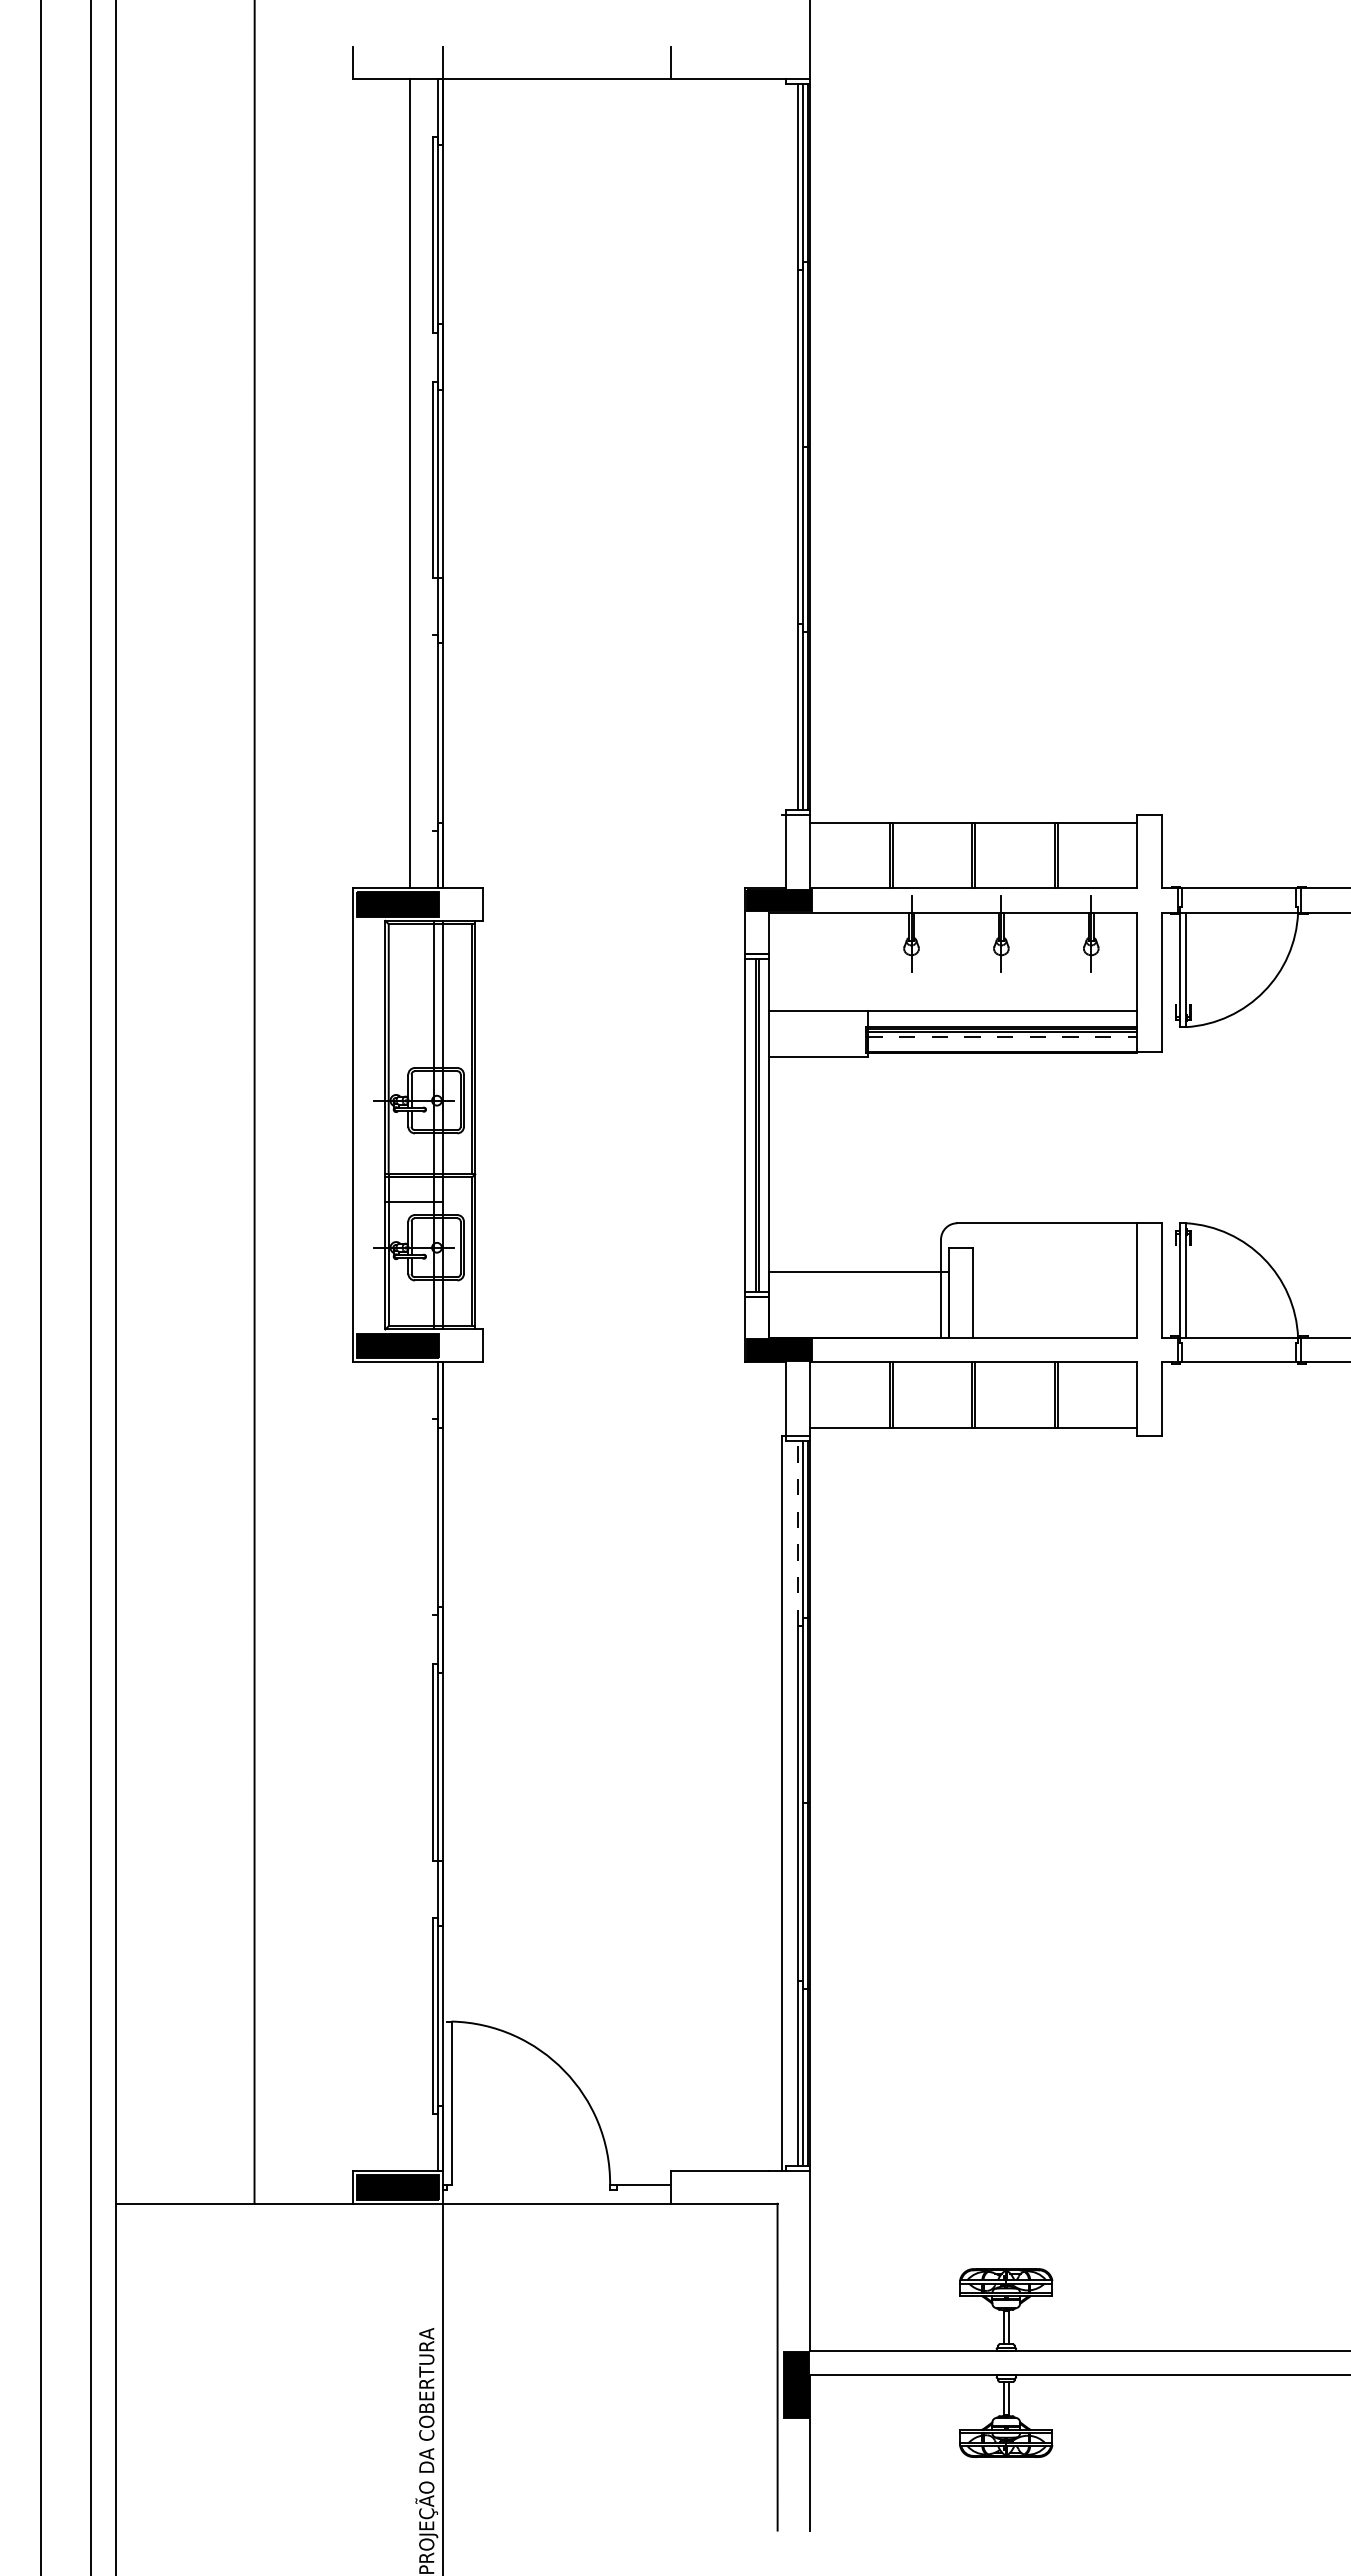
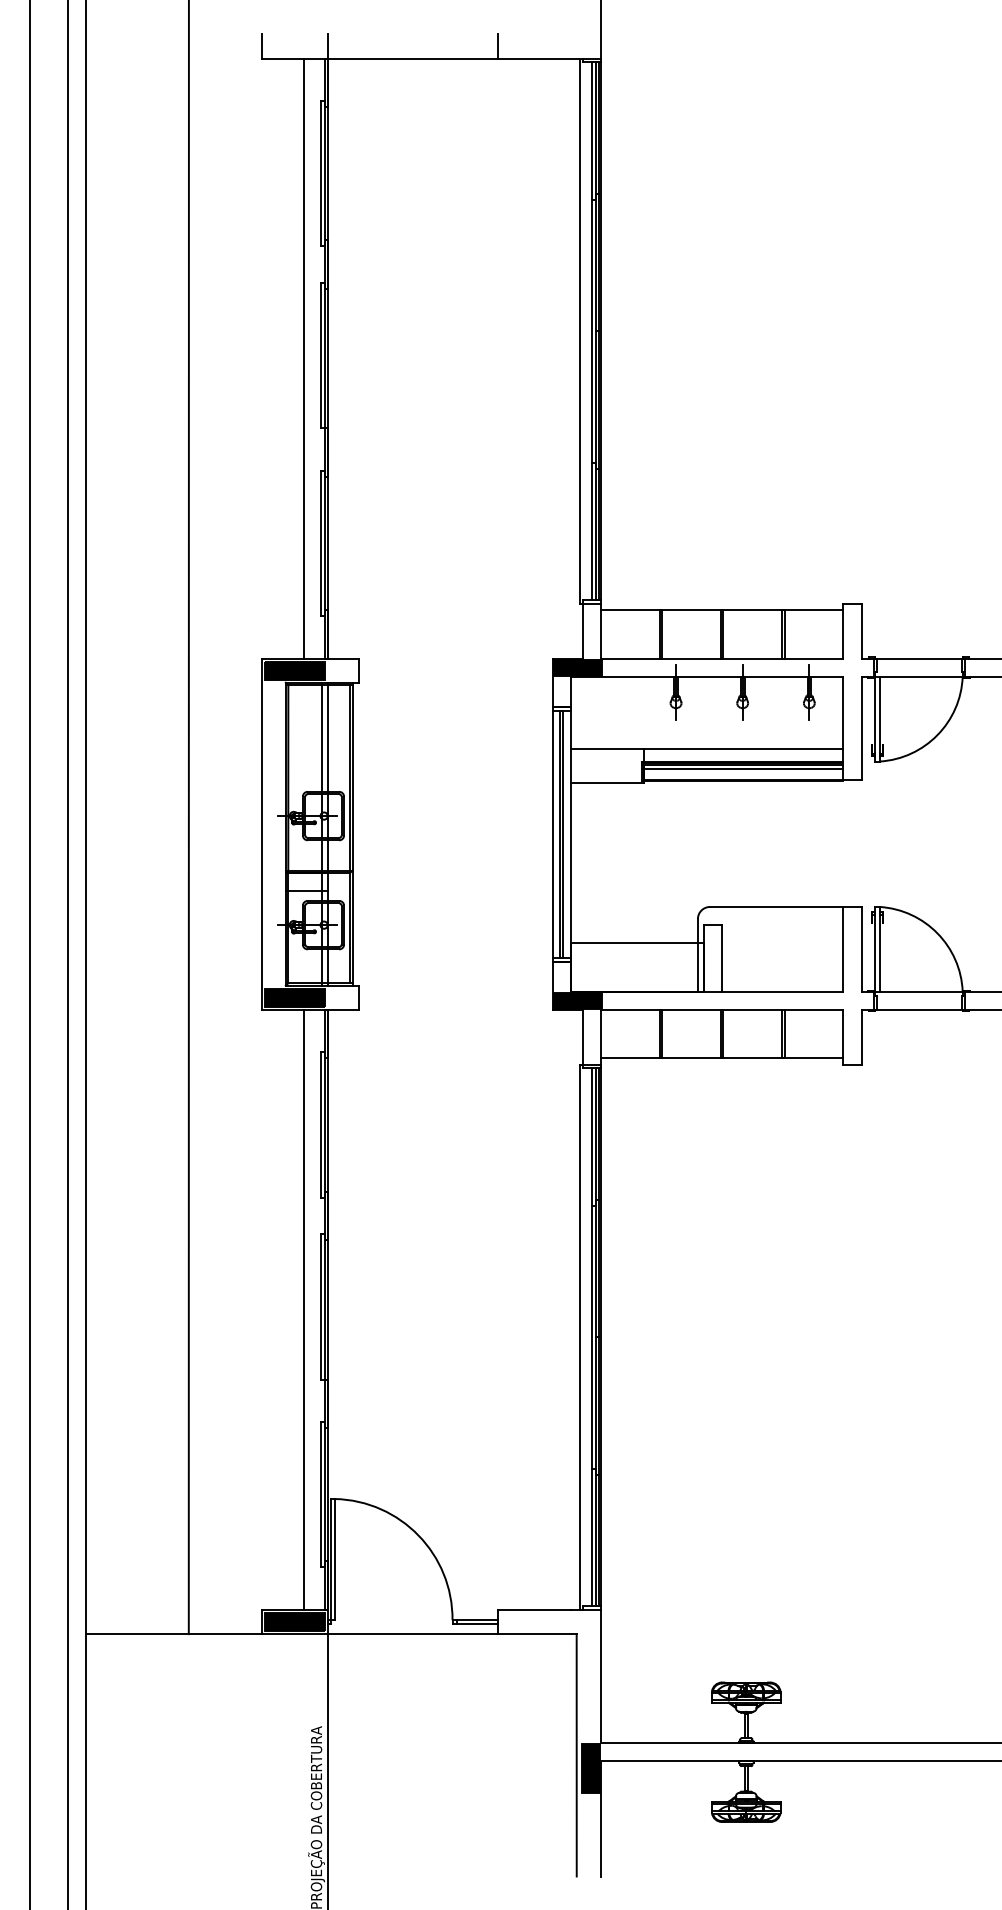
line: (781, 446) -> (579, 330), added
line: (432, 732) -> (320, 543), added
line: (1002, 1036) -> (743, 768), dashed -> solid
line: (432, 1517) -> (320, 1125), added
line: (798, 1533) -> (592, 1137), dashed -> solid
line: (409, 1766) -> (303, 1309), added
line: (446, 2102) -> (331, 1559), added
line: (643, 2189) -> (477, 1623), added

